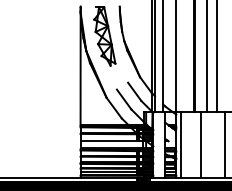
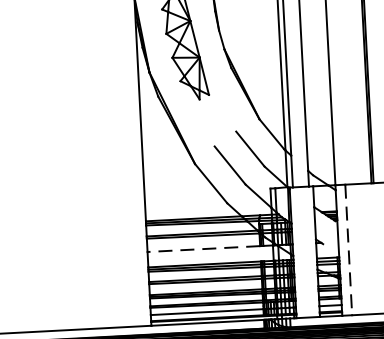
line: (108, 140) -> (203, 248), solid -> dashed
line: (181, 144) -> (349, 249), solid -> dashed

